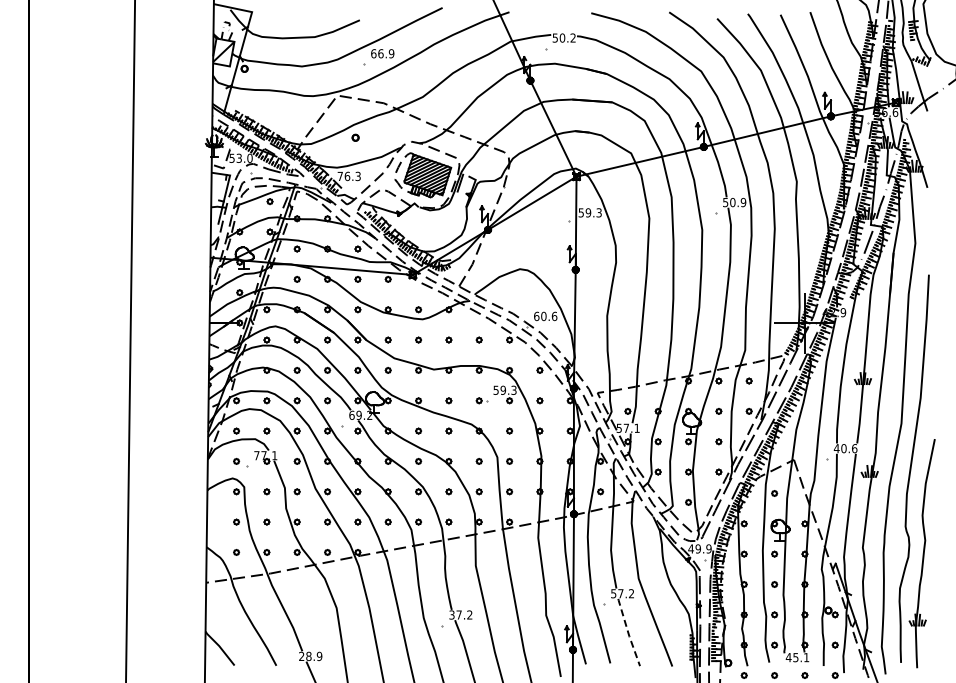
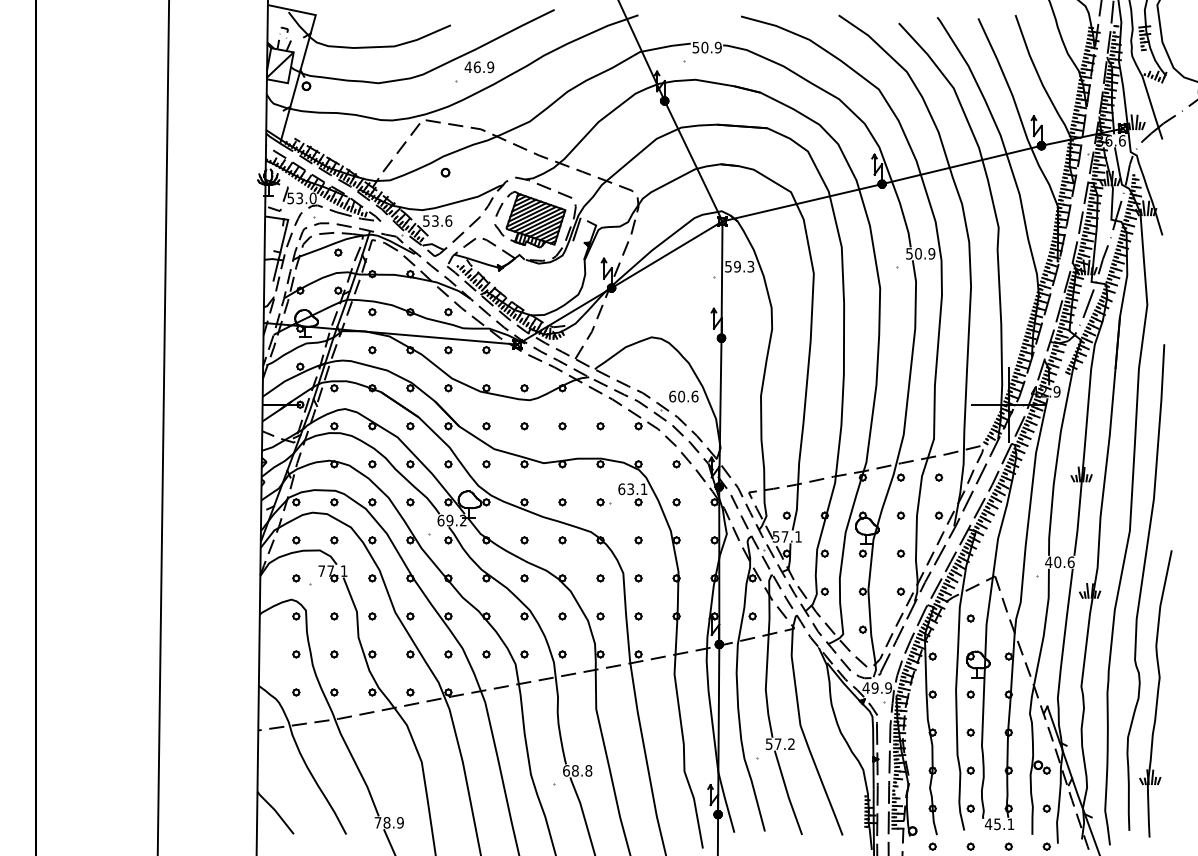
text: (572, 37) -> (717, 46), 50.2 -> 50.9
text: (373, 53) -> (467, 66), 66.9 -> 46.9
text: (348, 176) -> (436, 221), 76.3 -> 53.6
text: (504, 389) -> (632, 488), 59.3 -> 63.1
text: (460, 614) -> (577, 770), 37.2 -> 68.8
line: (628, 632) -> (787, 792), dashed -> solid
text: (301, 655) -> (377, 821), 28.9 -> 78.9

